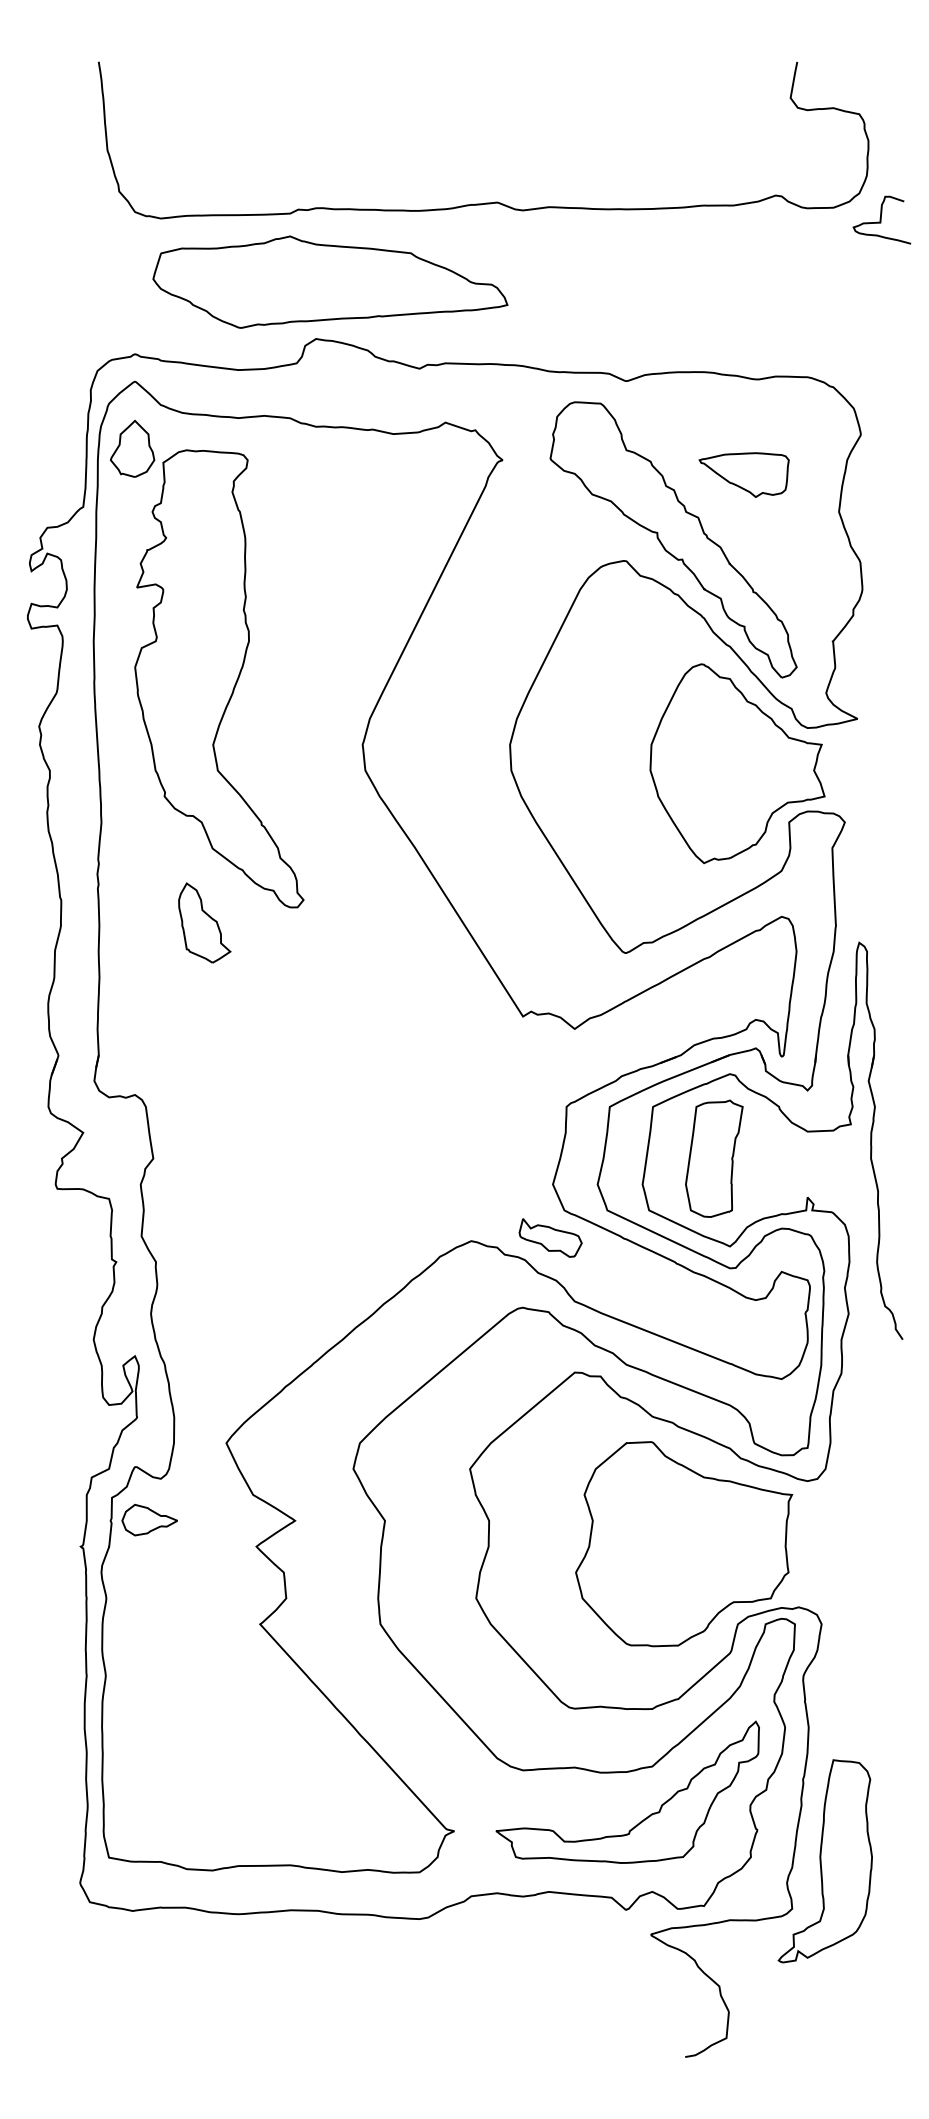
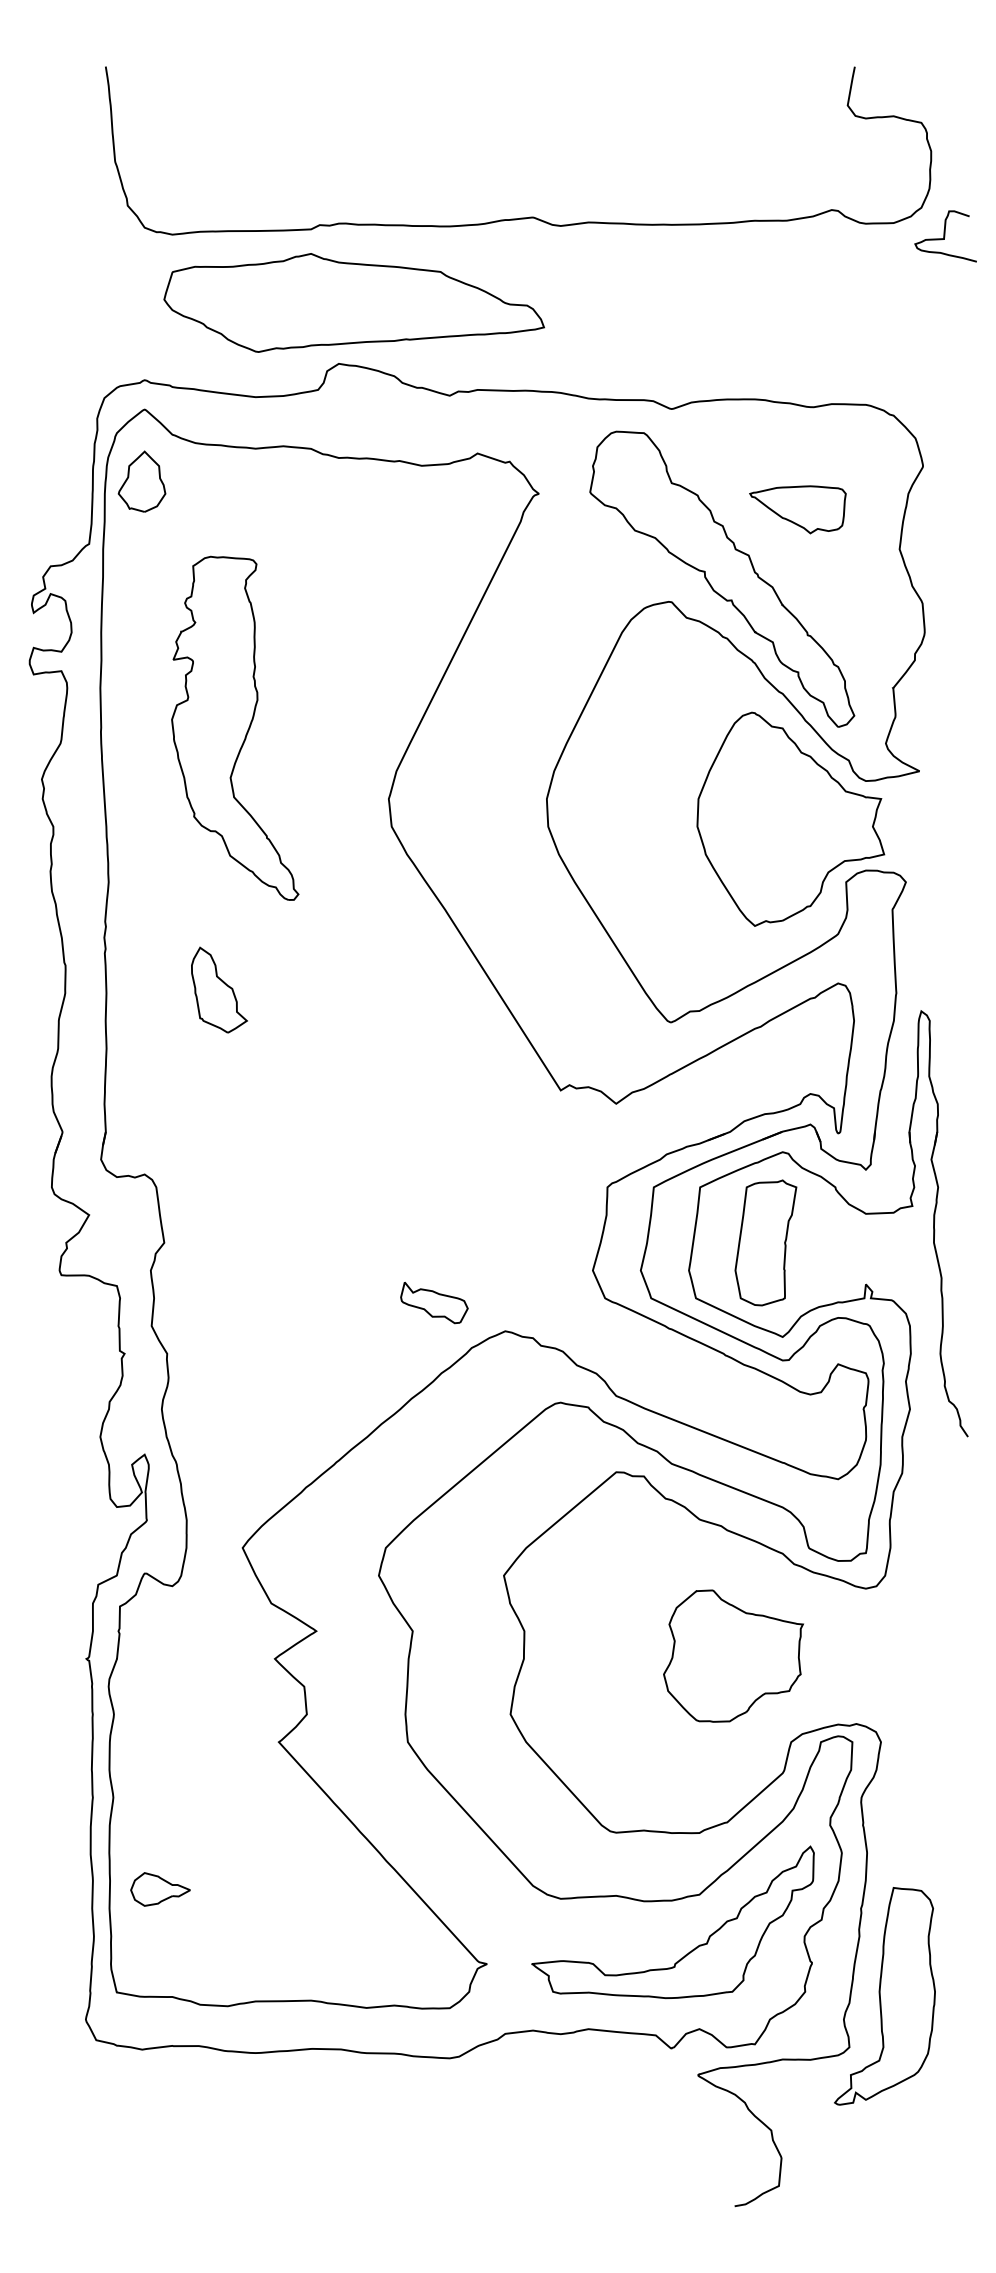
part: (219, 679) -> (235, 728), size x0.7
part: (550, 1237) -> (434, 1302), moved
part: (149, 1520) -> (160, 1889), moved
part: (684, 1543) -> (733, 1655), size x0.6

